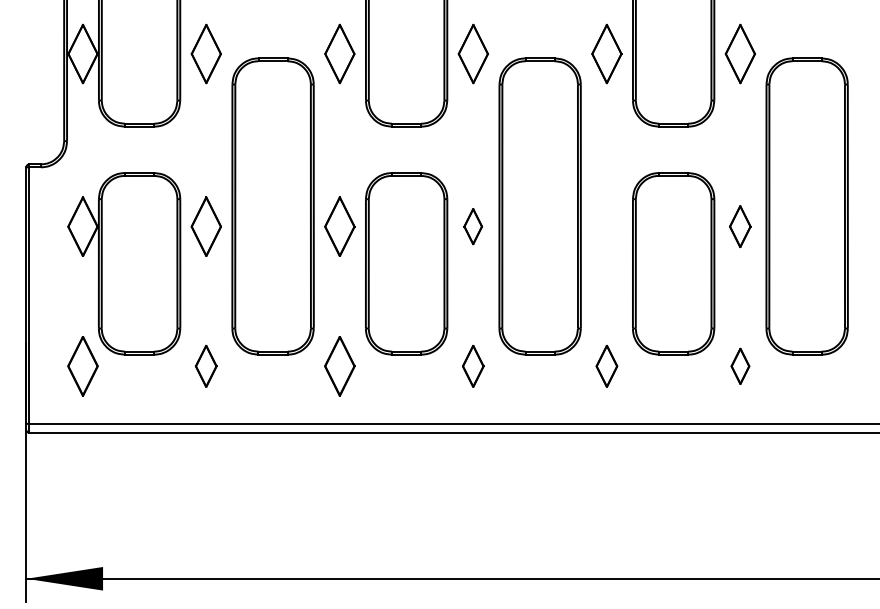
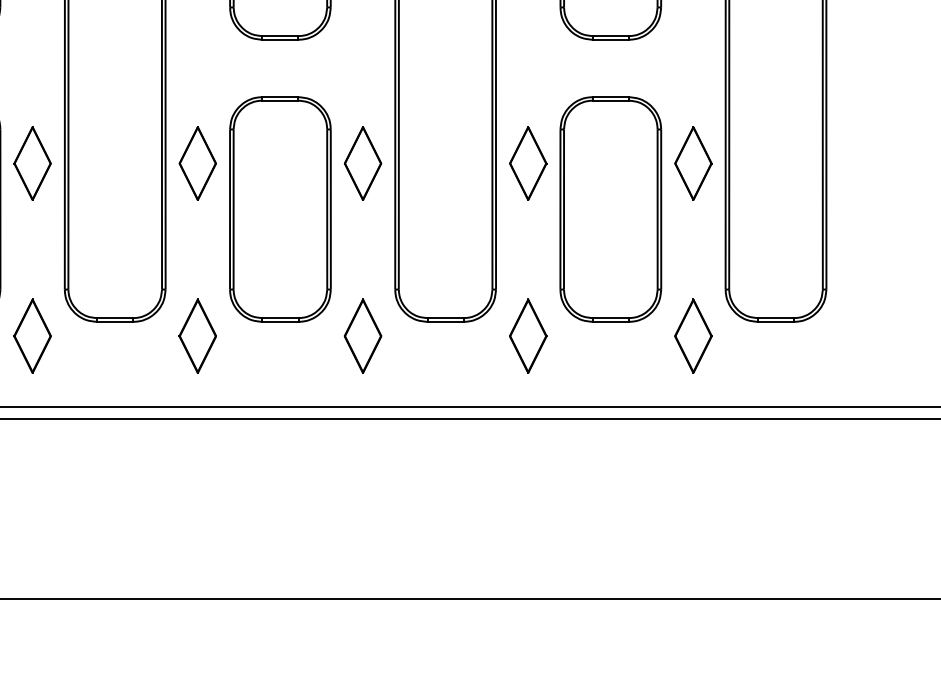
part: (472, 226) -> (361, 163), size x1.67
part: (606, 226) -> (527, 163), added
part: (739, 226) -> (692, 163), size x1.43
part: (205, 366) -> (31, 336), size x1.43
part: (472, 366) -> (361, 336), size x1.43
part: (606, 366) -> (527, 336), size x1.43
part: (740, 366) -> (693, 336), size x1.67

